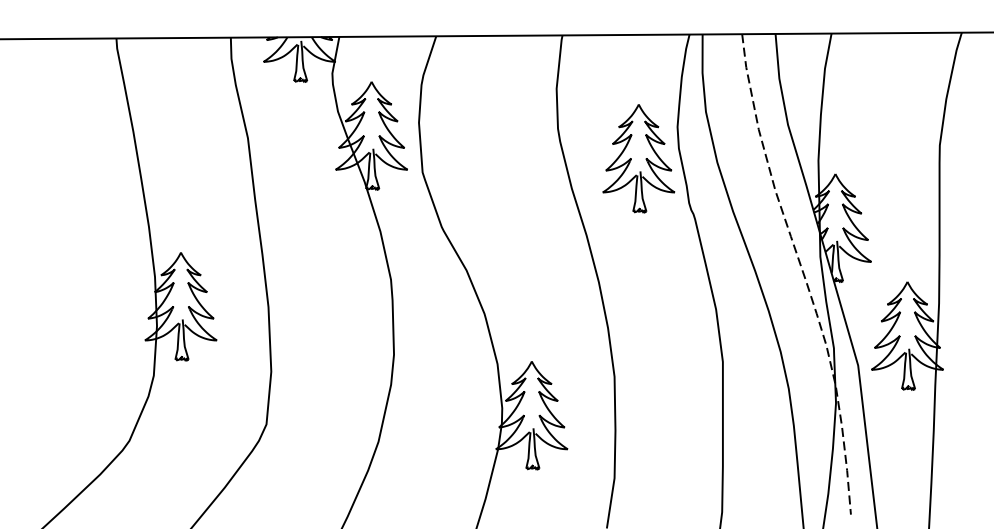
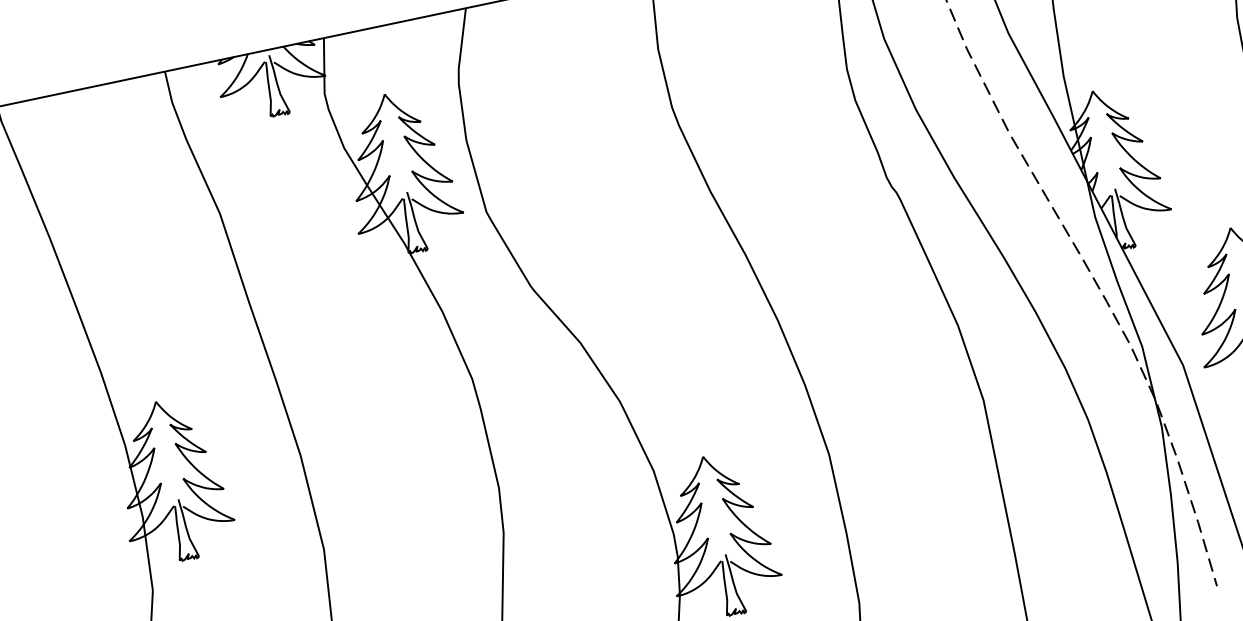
part: (638, 158) -> (799, 127), removed

